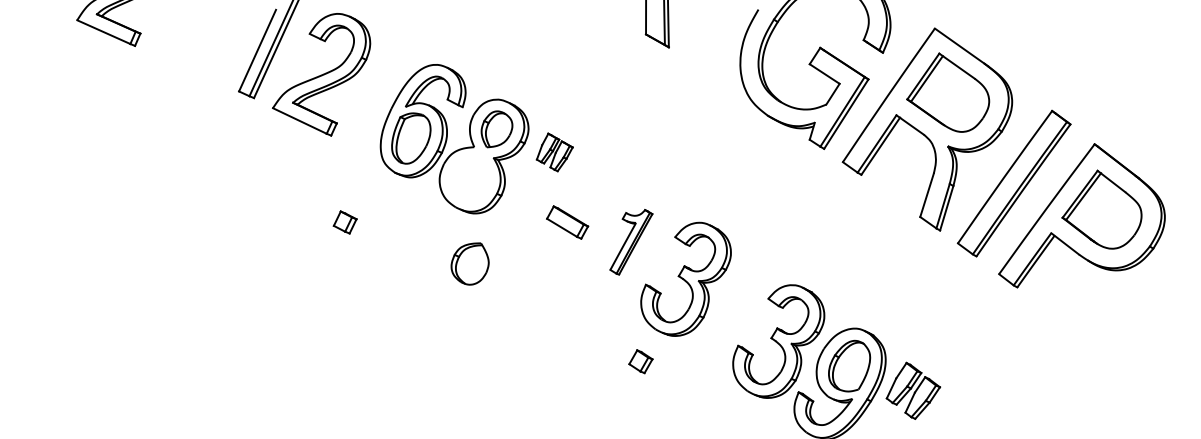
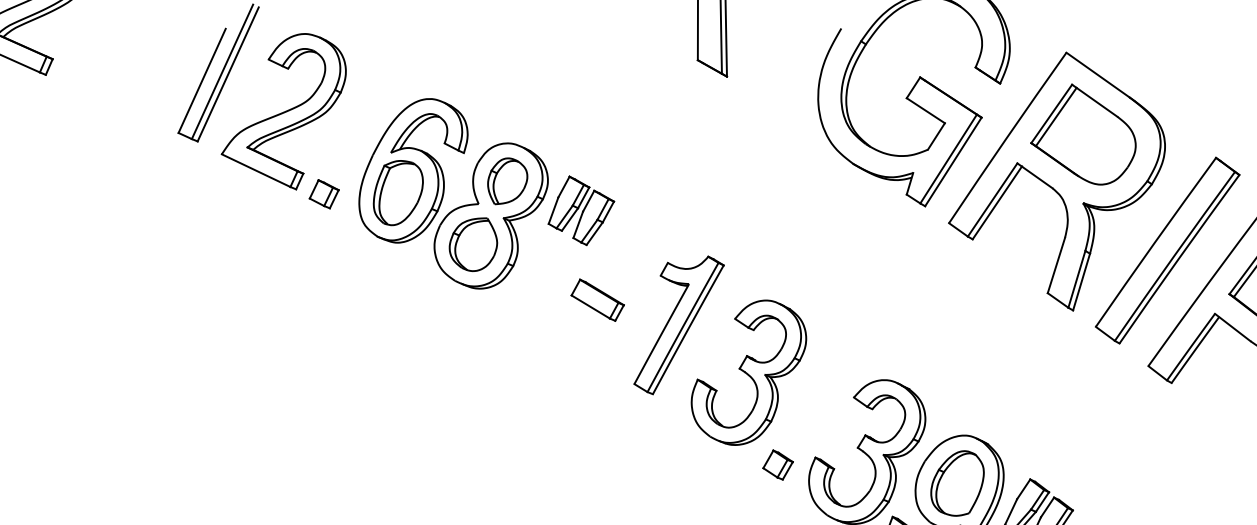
part: (554, 152) -> (581, 210), size x1.43
part: (344, 222) -> (323, 194), moved
part: (631, 242) -> (679, 325), size x1.67
part: (469, 263) -> (472, 244), moved
part: (640, 361) -> (777, 464), moved

